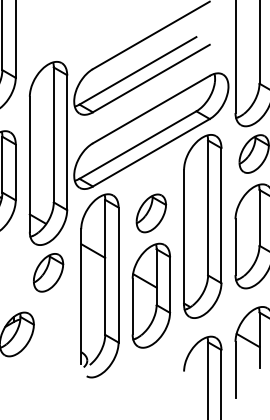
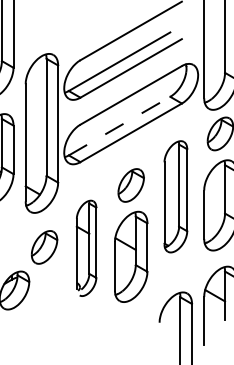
line: (138, 144) -> (120, 125), solid -> dashed
part: (202, 226) -> (175, 196), size x0.7
part: (48, 272) -> (44, 247), moved
part: (99, 285) -> (86, 248), size x0.6

